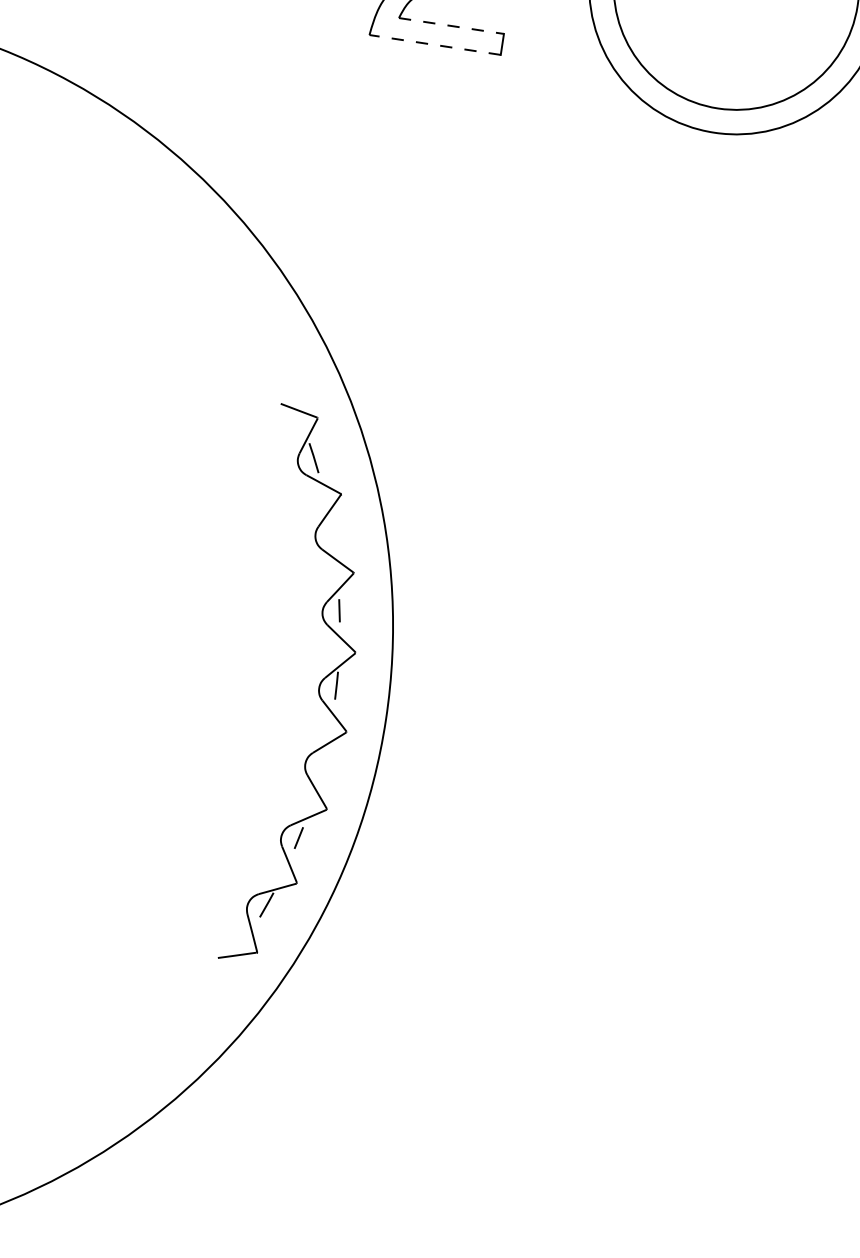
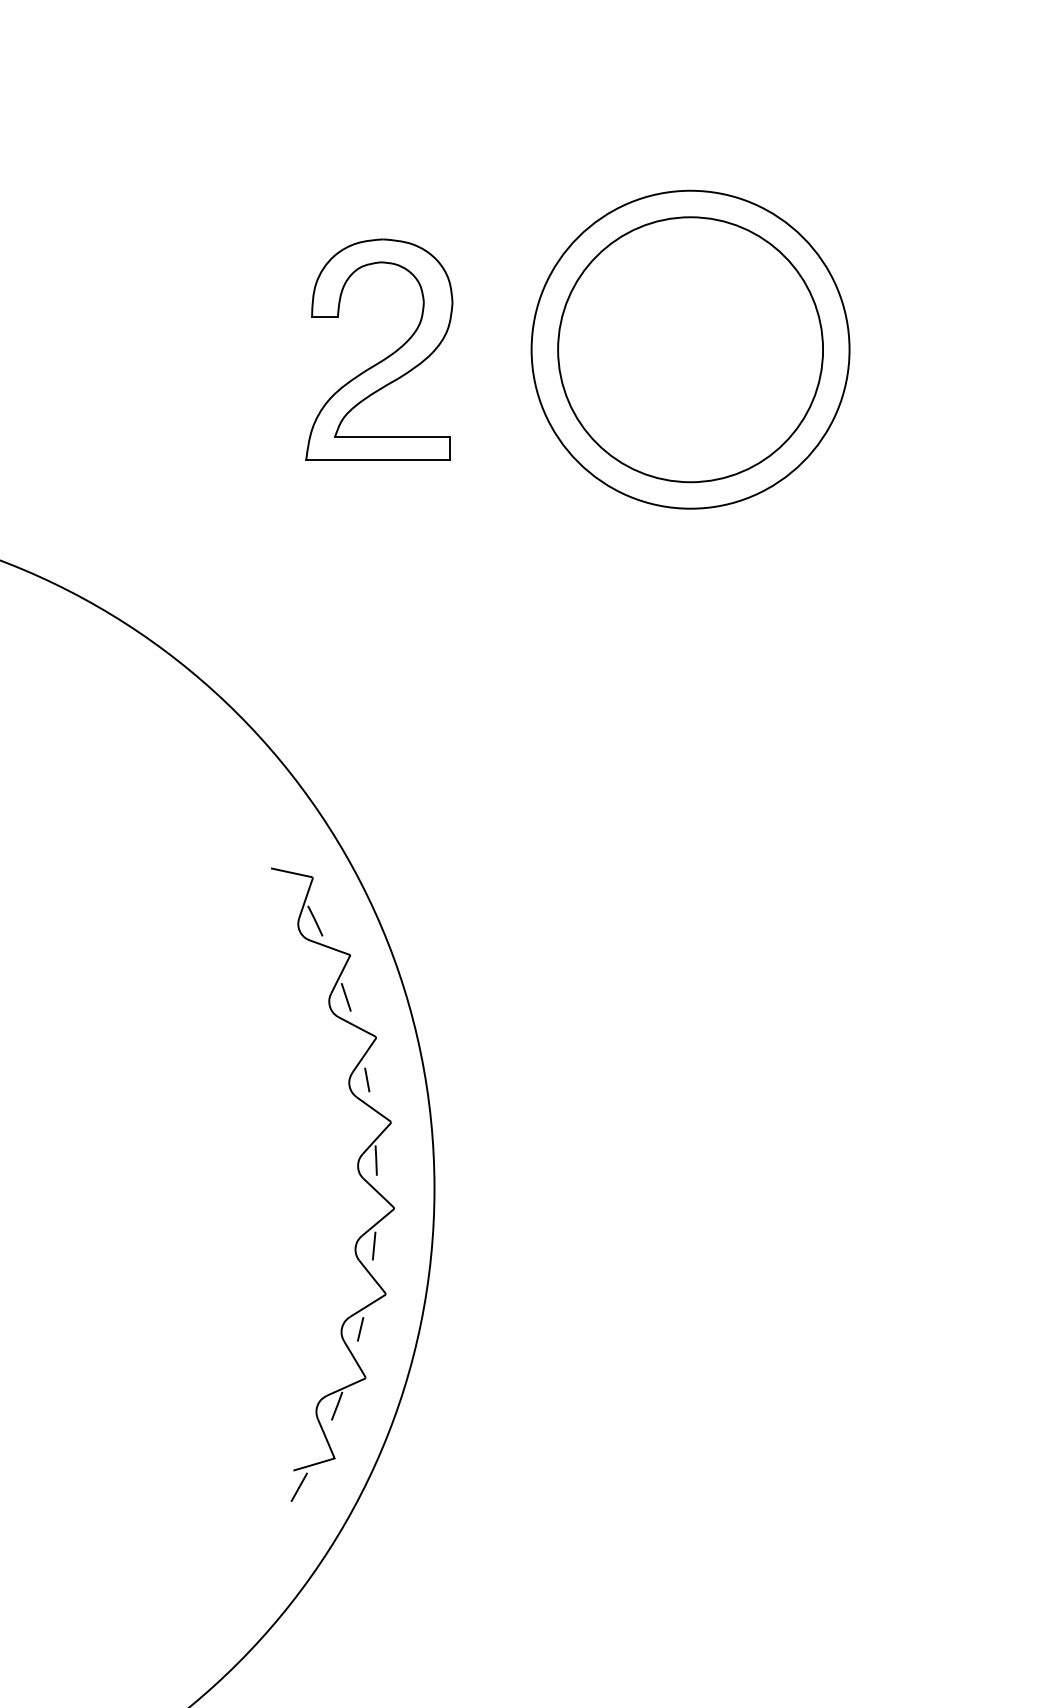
line: (451, 26) -> (392, 437), dashed -> solid
line: (435, 45) -> (378, 460), dashed -> solid
line: (331, 532) -> (345, 997), added
line: (322, 763) -> (373, 1245), added
line: (220, 973) -> (298, 1486), added

